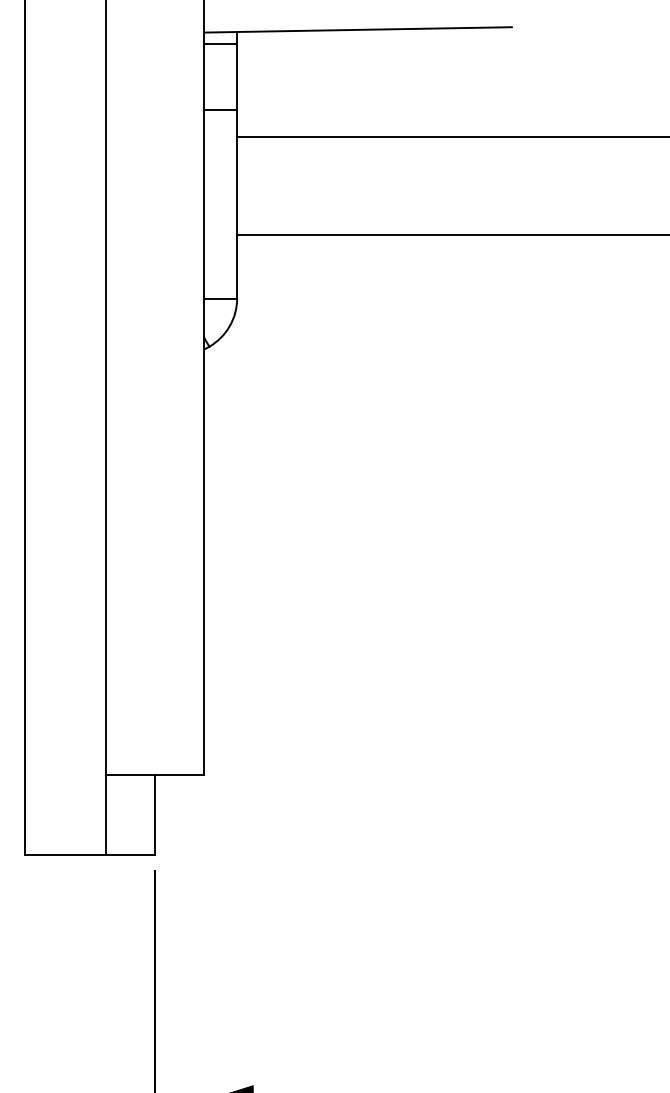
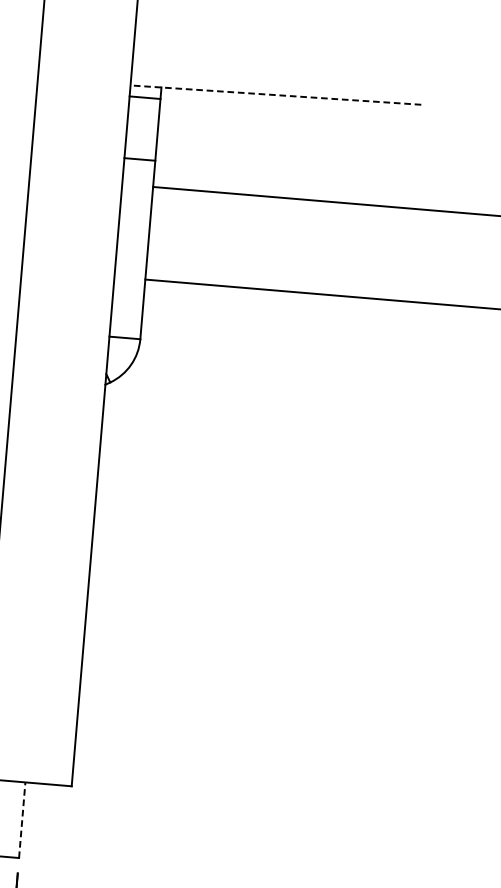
line: (358, 29) -> (276, 94), solid -> dashed
line: (155, 814) -> (22, 819), solid -> dashed

